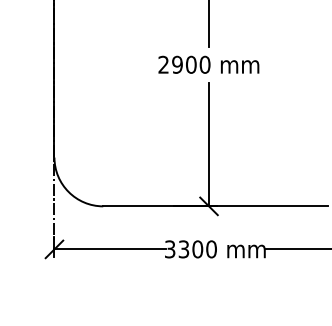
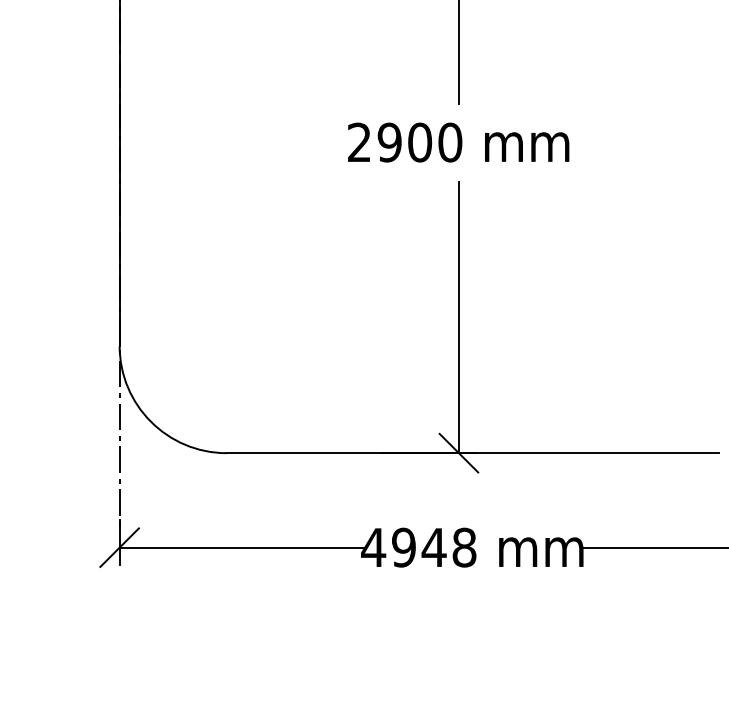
text: (190, 249) -> (418, 547), 3300 -> 4948

